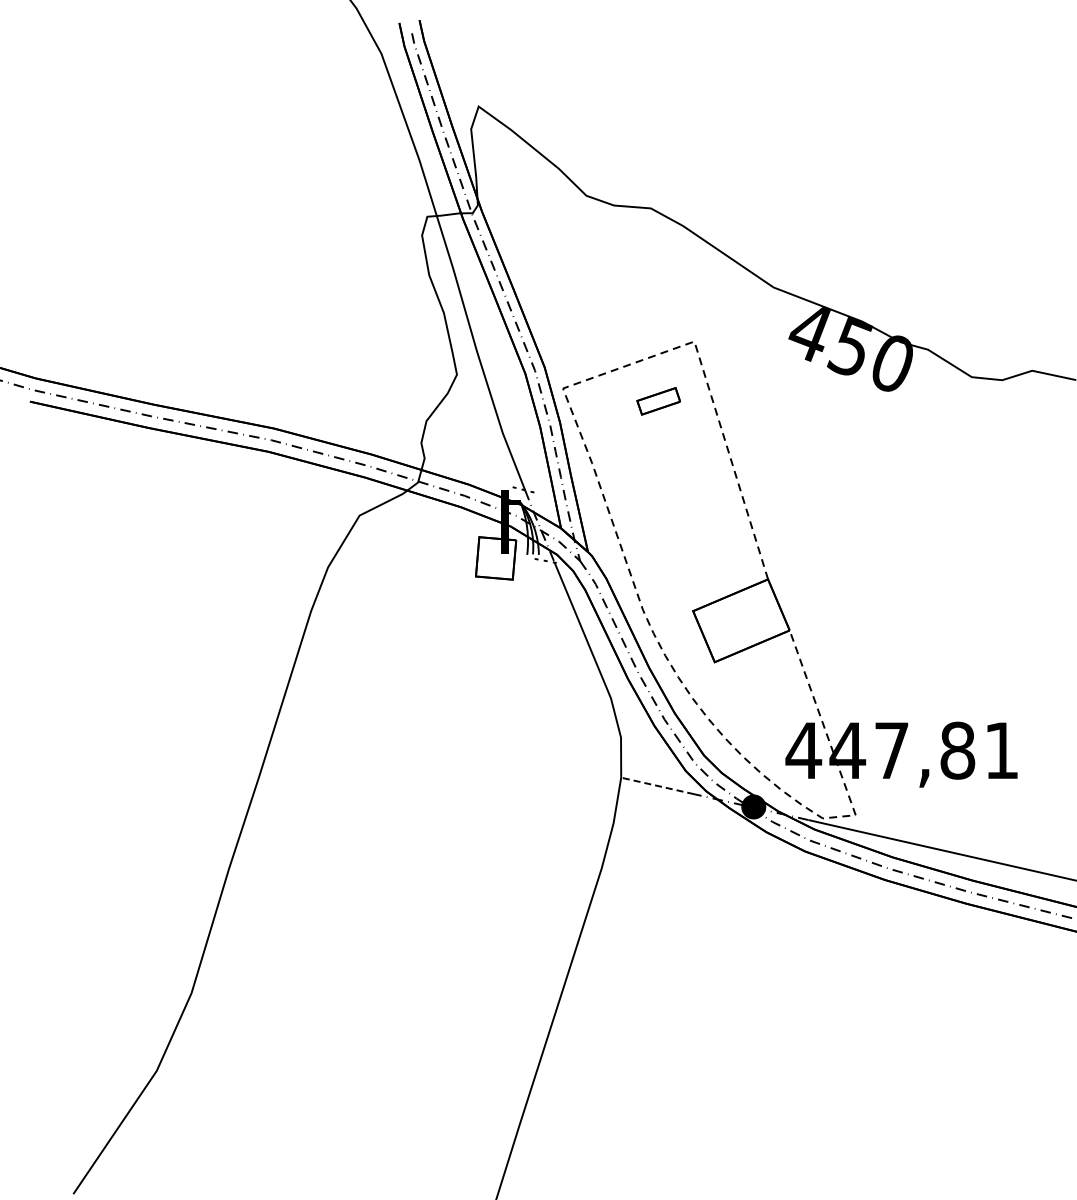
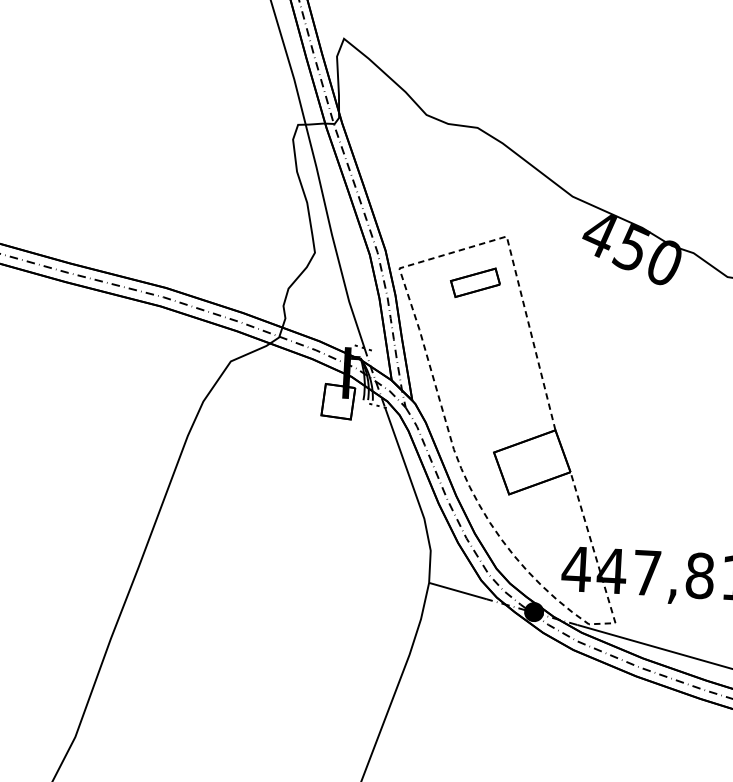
part: (658, 401) -> (475, 282), size x1.43
line: (657, 785) -> (457, 590), dashed -> solid

